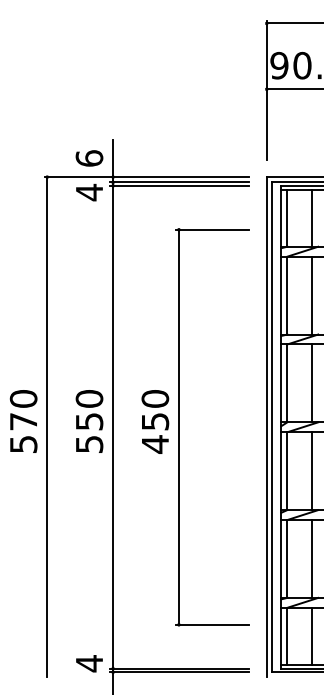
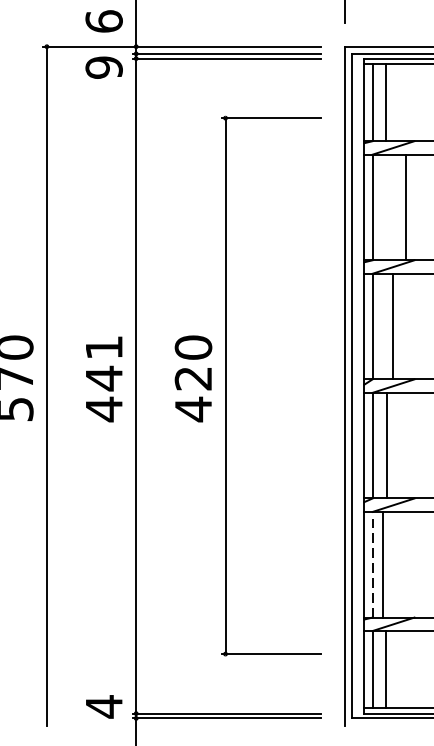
text: (89, 192) -> (104, 67), 4 -> 9
line: (312, 217) -> (386, 101), moved
line: (312, 383) -> (393, 326), moved
text: (89, 421) -> (104, 378), 550 -> 441
text: (155, 421) -> (193, 378), 450 -> 420
line: (312, 471) -> (387, 446), moved
line: (287, 558) -> (372, 564), solid -> dashed
line: (312, 558) -> (383, 564), moved
line: (312, 635) -> (386, 668), moved

